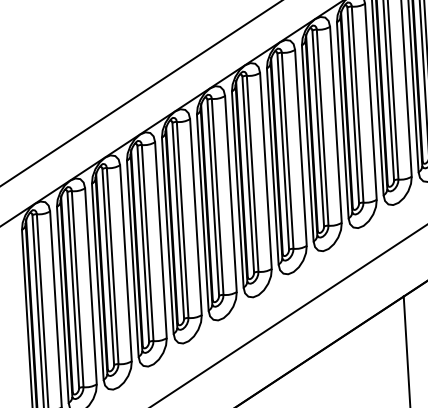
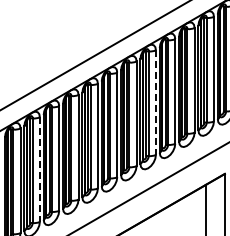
line: (300, 149) -> (155, 103), solid -> dashed
line: (90, 288) -> (39, 170), solid -> dashed

